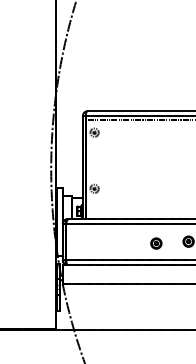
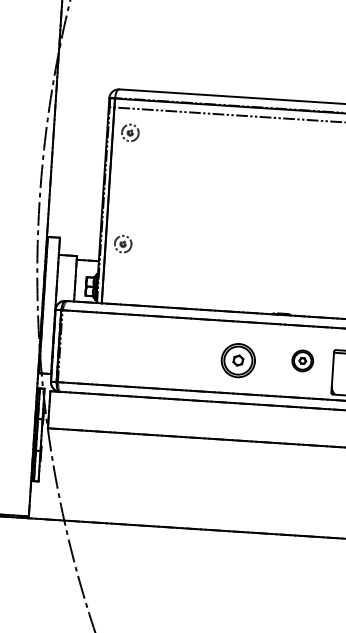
part: (156, 243) -> (238, 360), size x1.6

